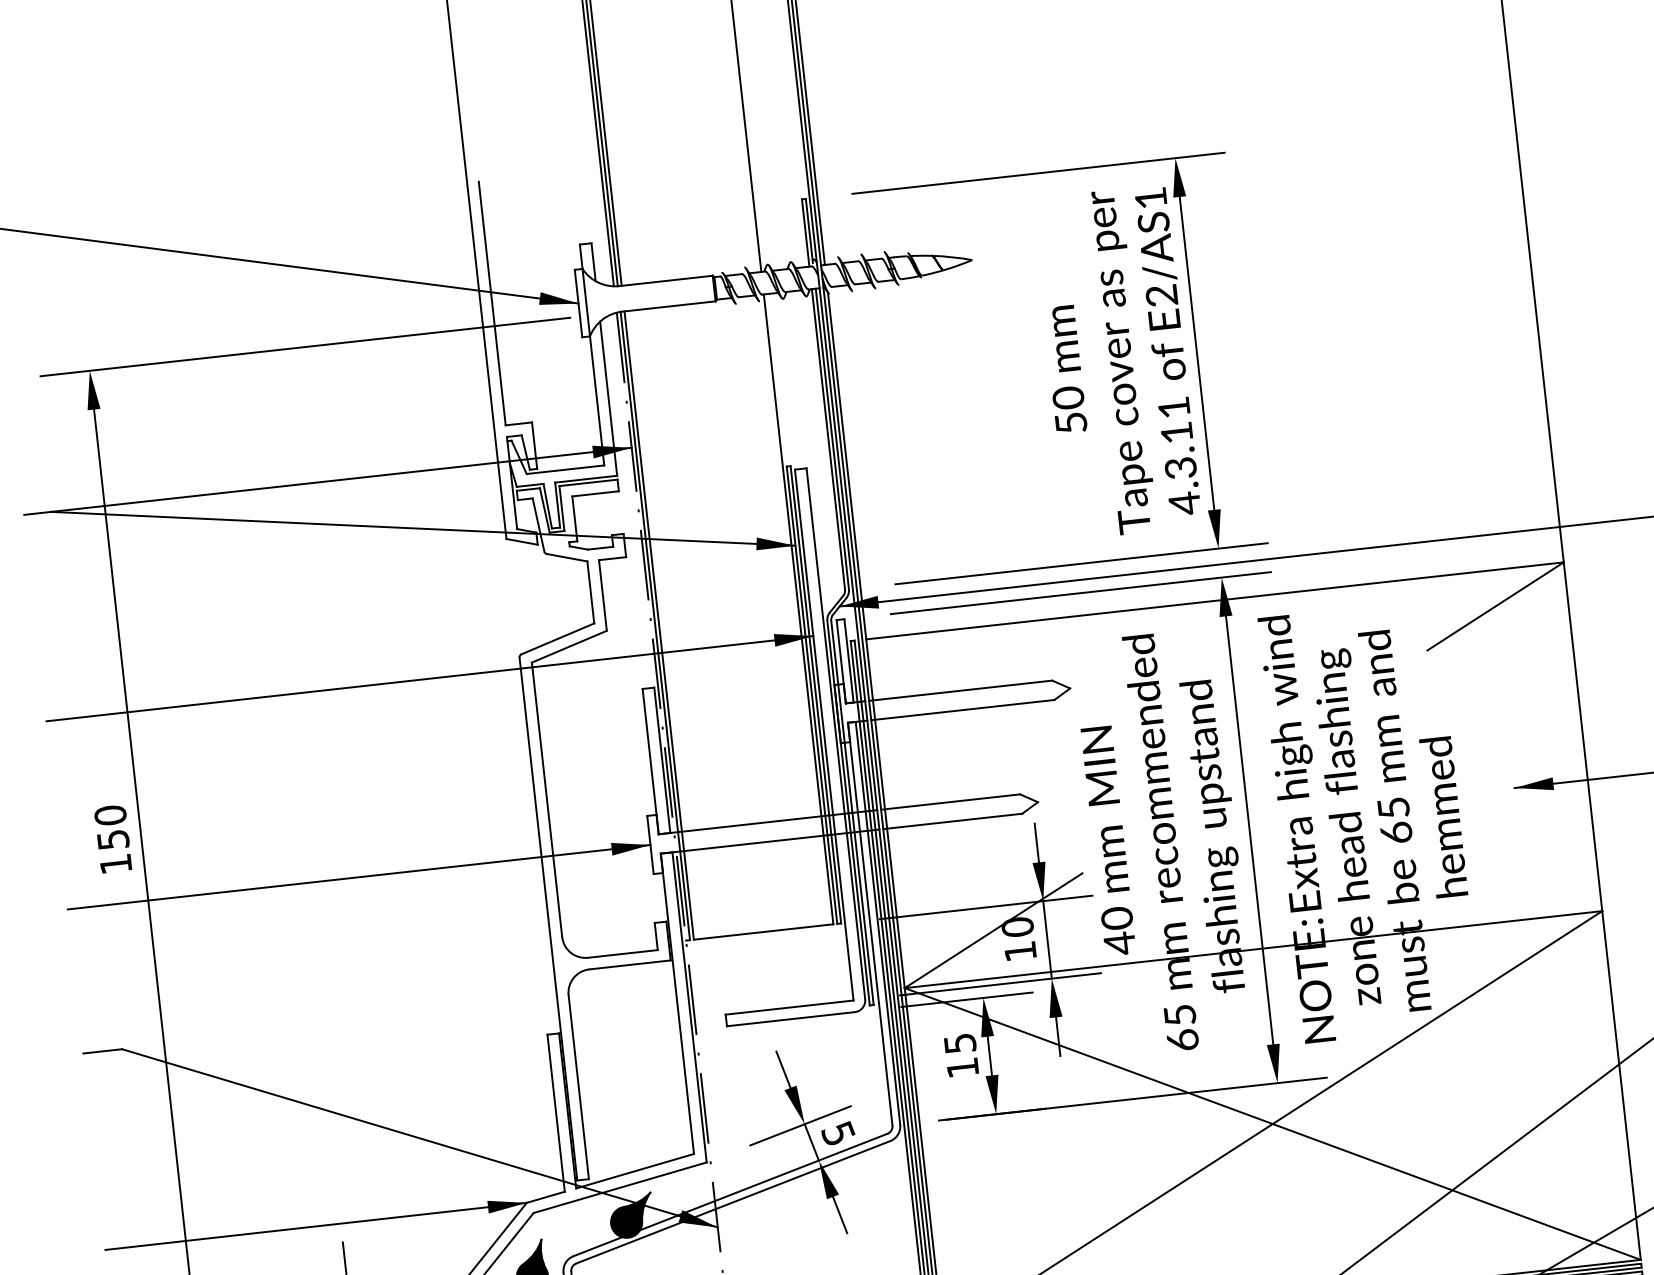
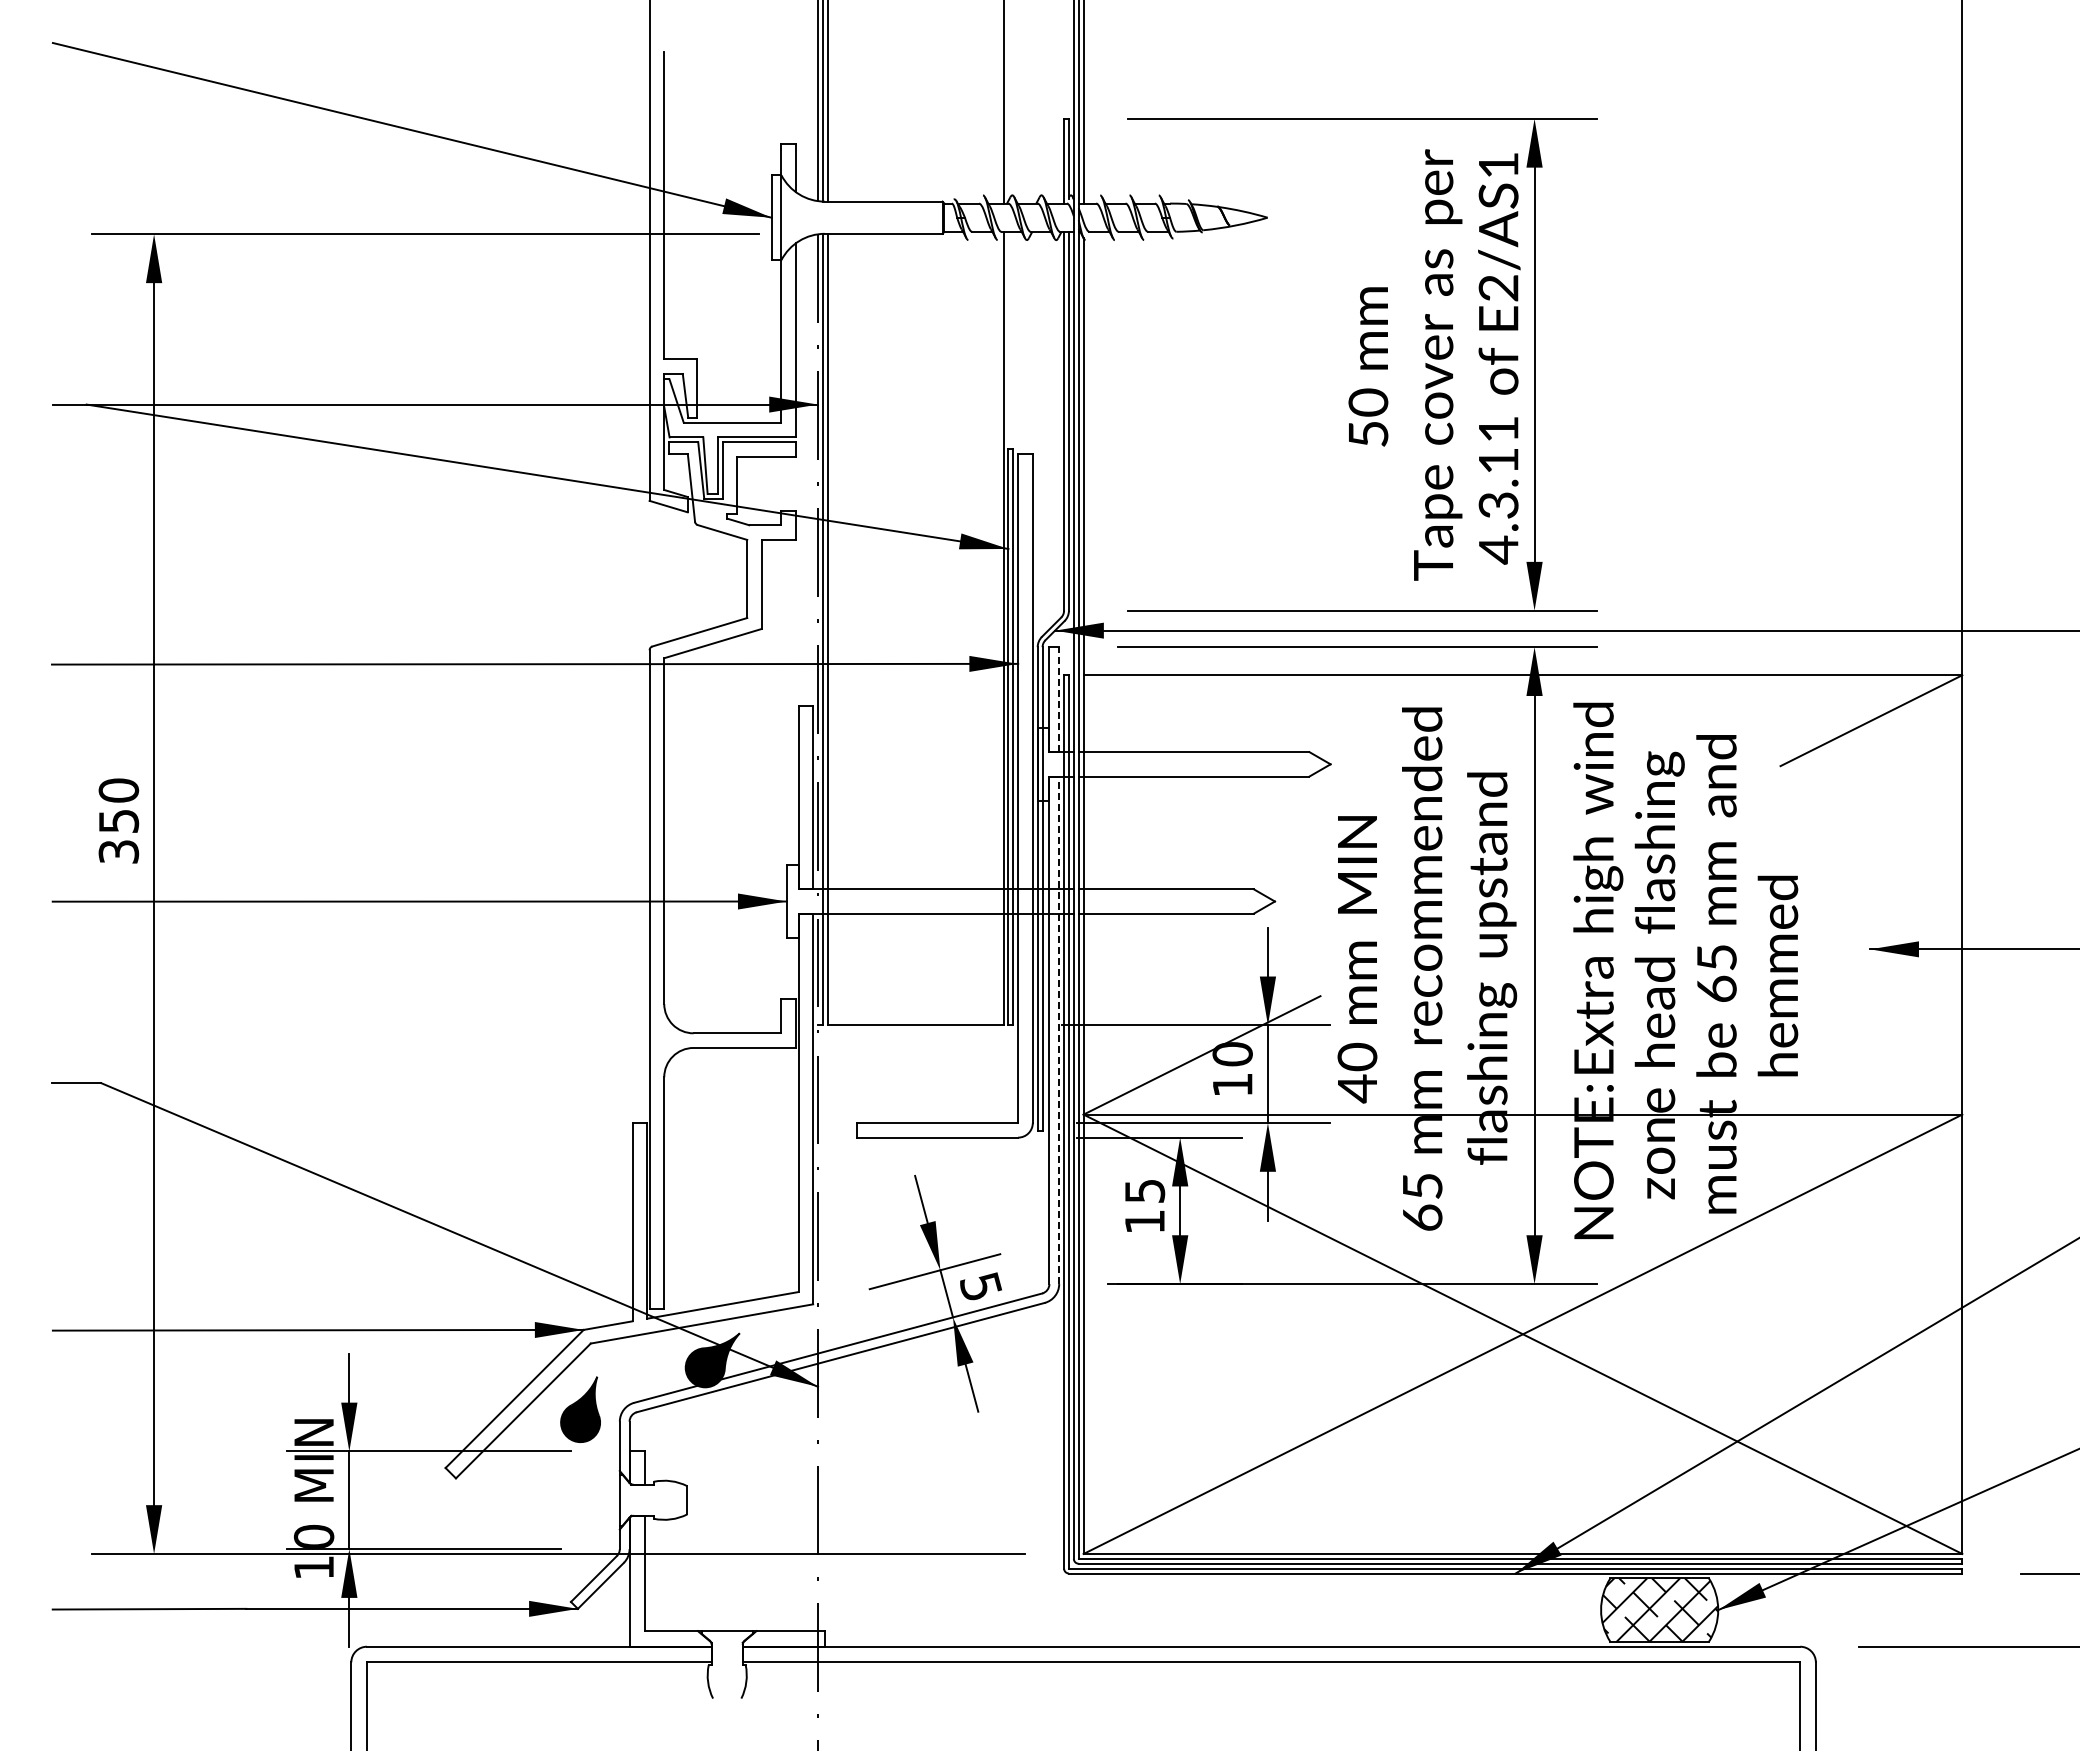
line: (849, 660) -> (1059, 699), solid -> dashed
text: (115, 863) -> (118, 851), 150 -> 350
line: (878, 923) -> (1059, 1030), solid -> dashed

